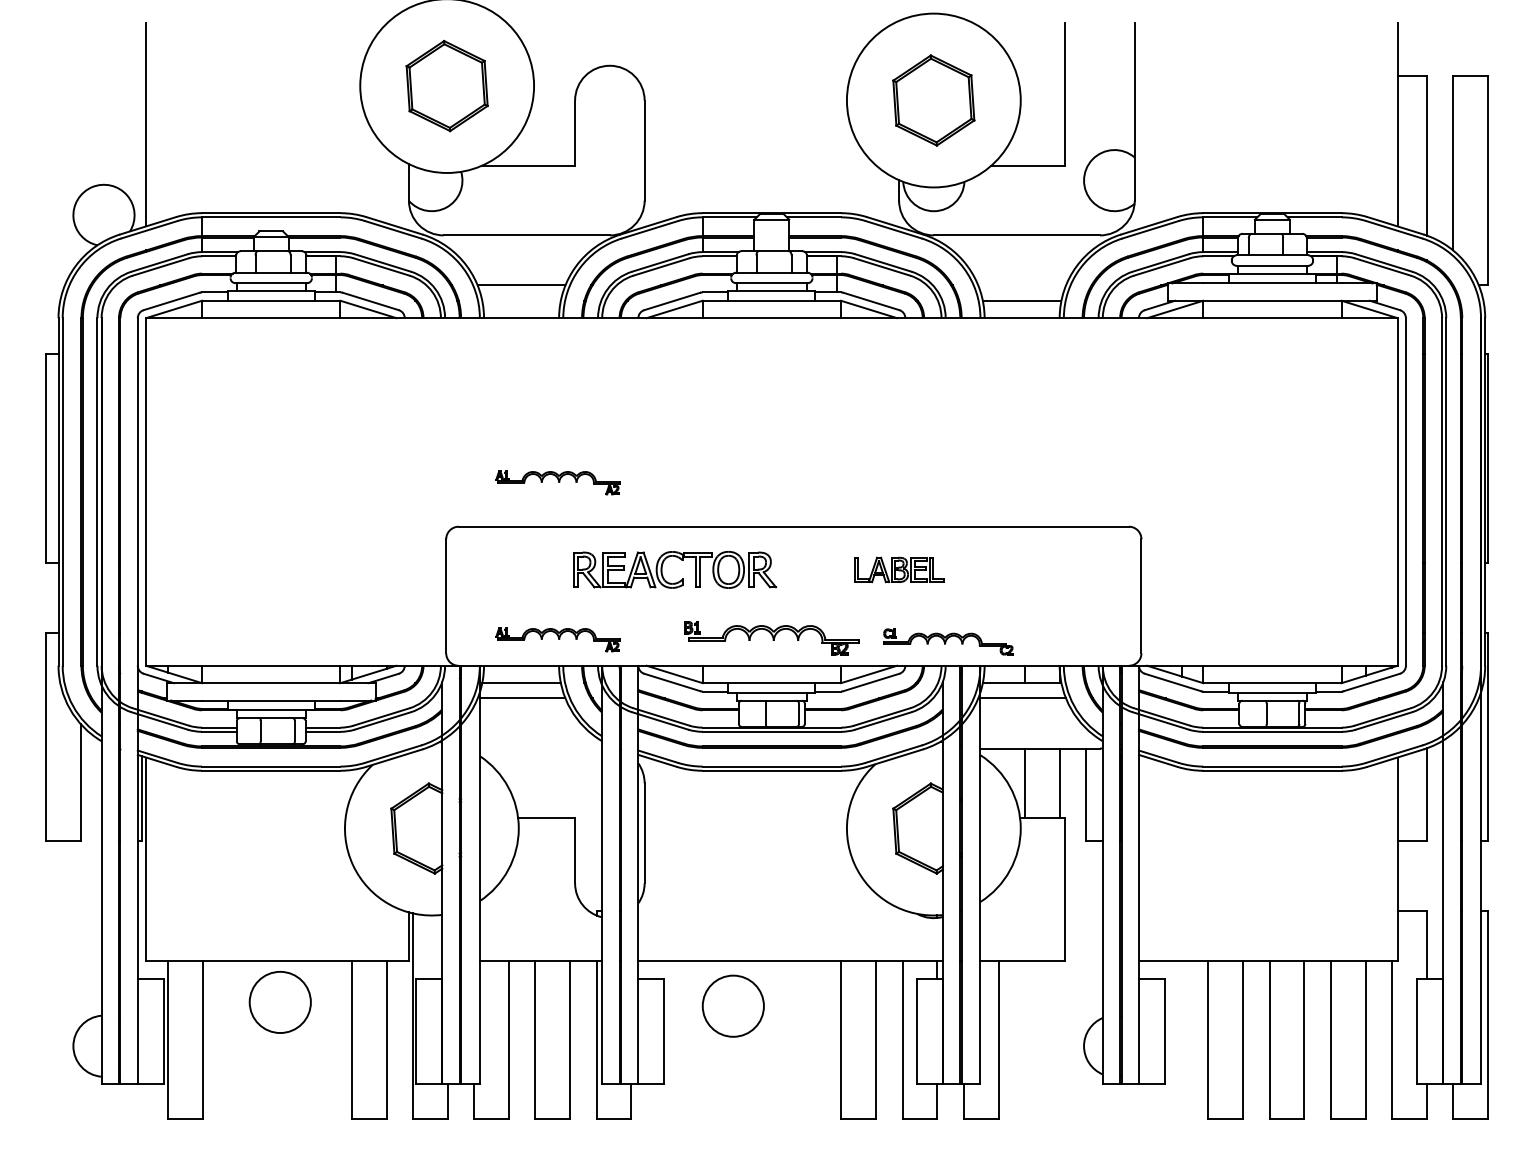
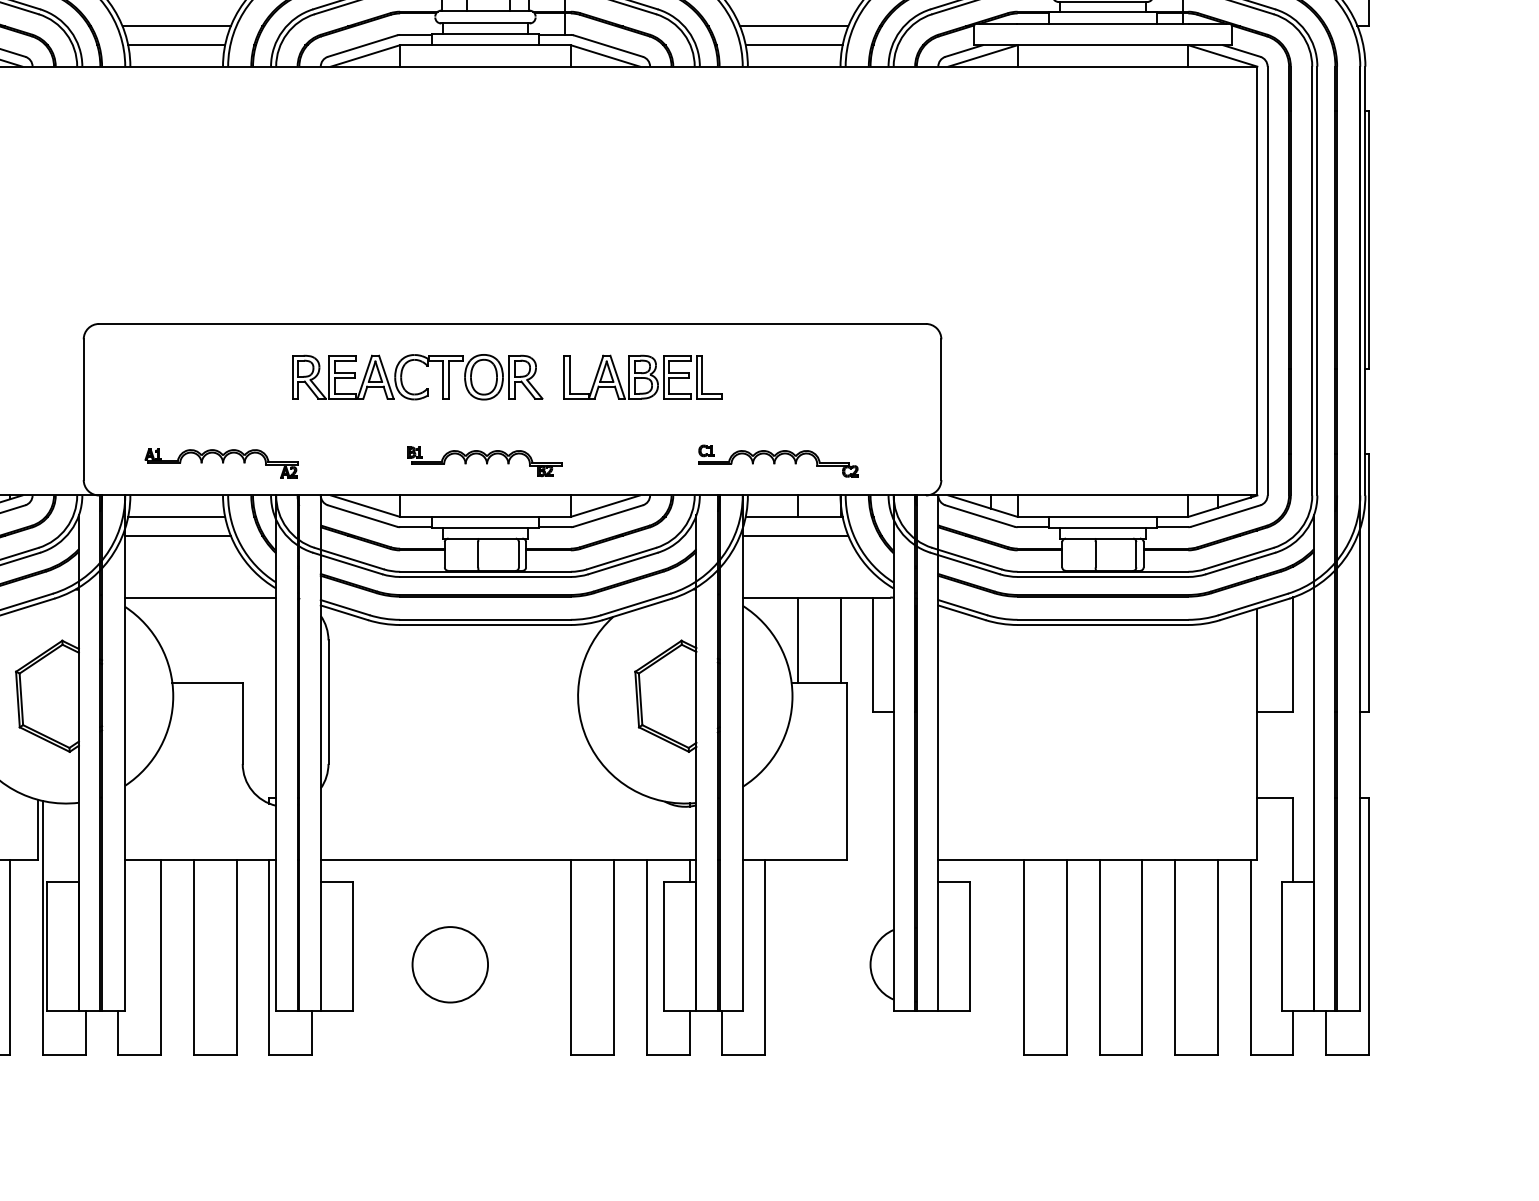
line: (1022, 285) -> (794, 26), added
line: (521, 300) -> (176, 44), added
part: (557, 482) -> (221, 269), removed
part: (679, 559) -> (423, 364), moved
part: (899, 569) -> (642, 376), size x1.43
part: (771, 638) -> (485, 461), size x0.71
part: (948, 641) -> (778, 460), moved
line: (540, 748) -> (200, 597), added
circle: (732, 1005) -> (449, 963), moved

